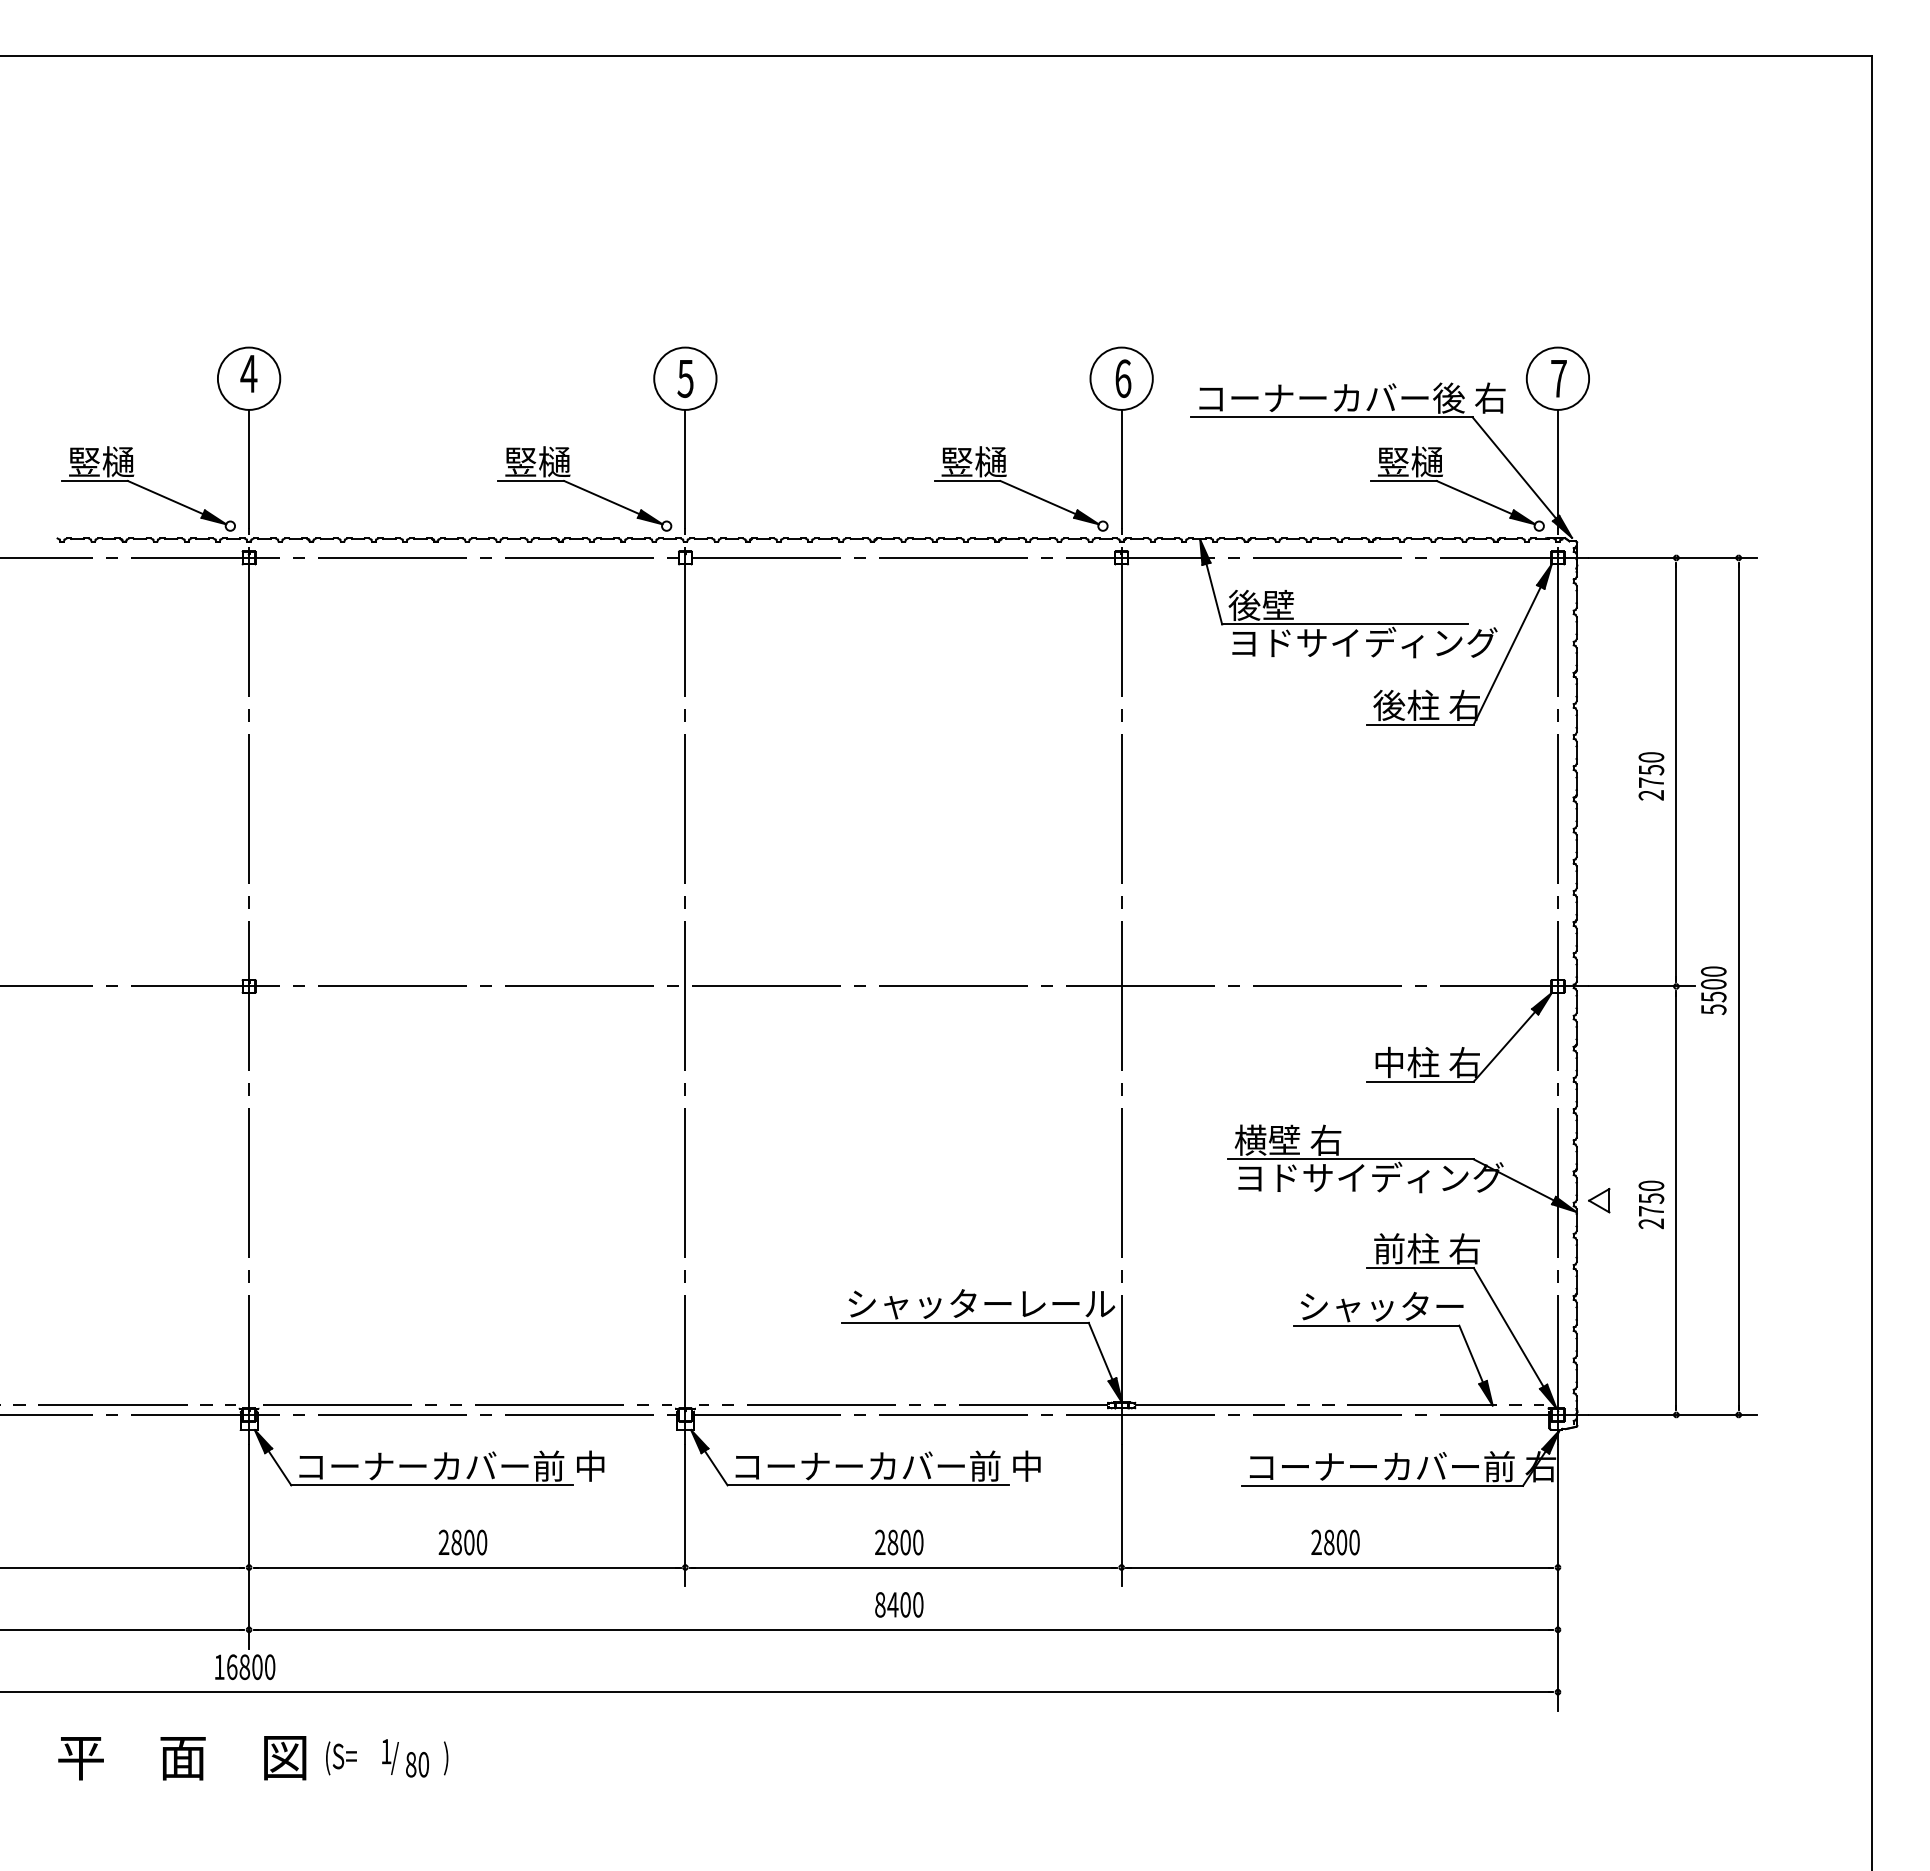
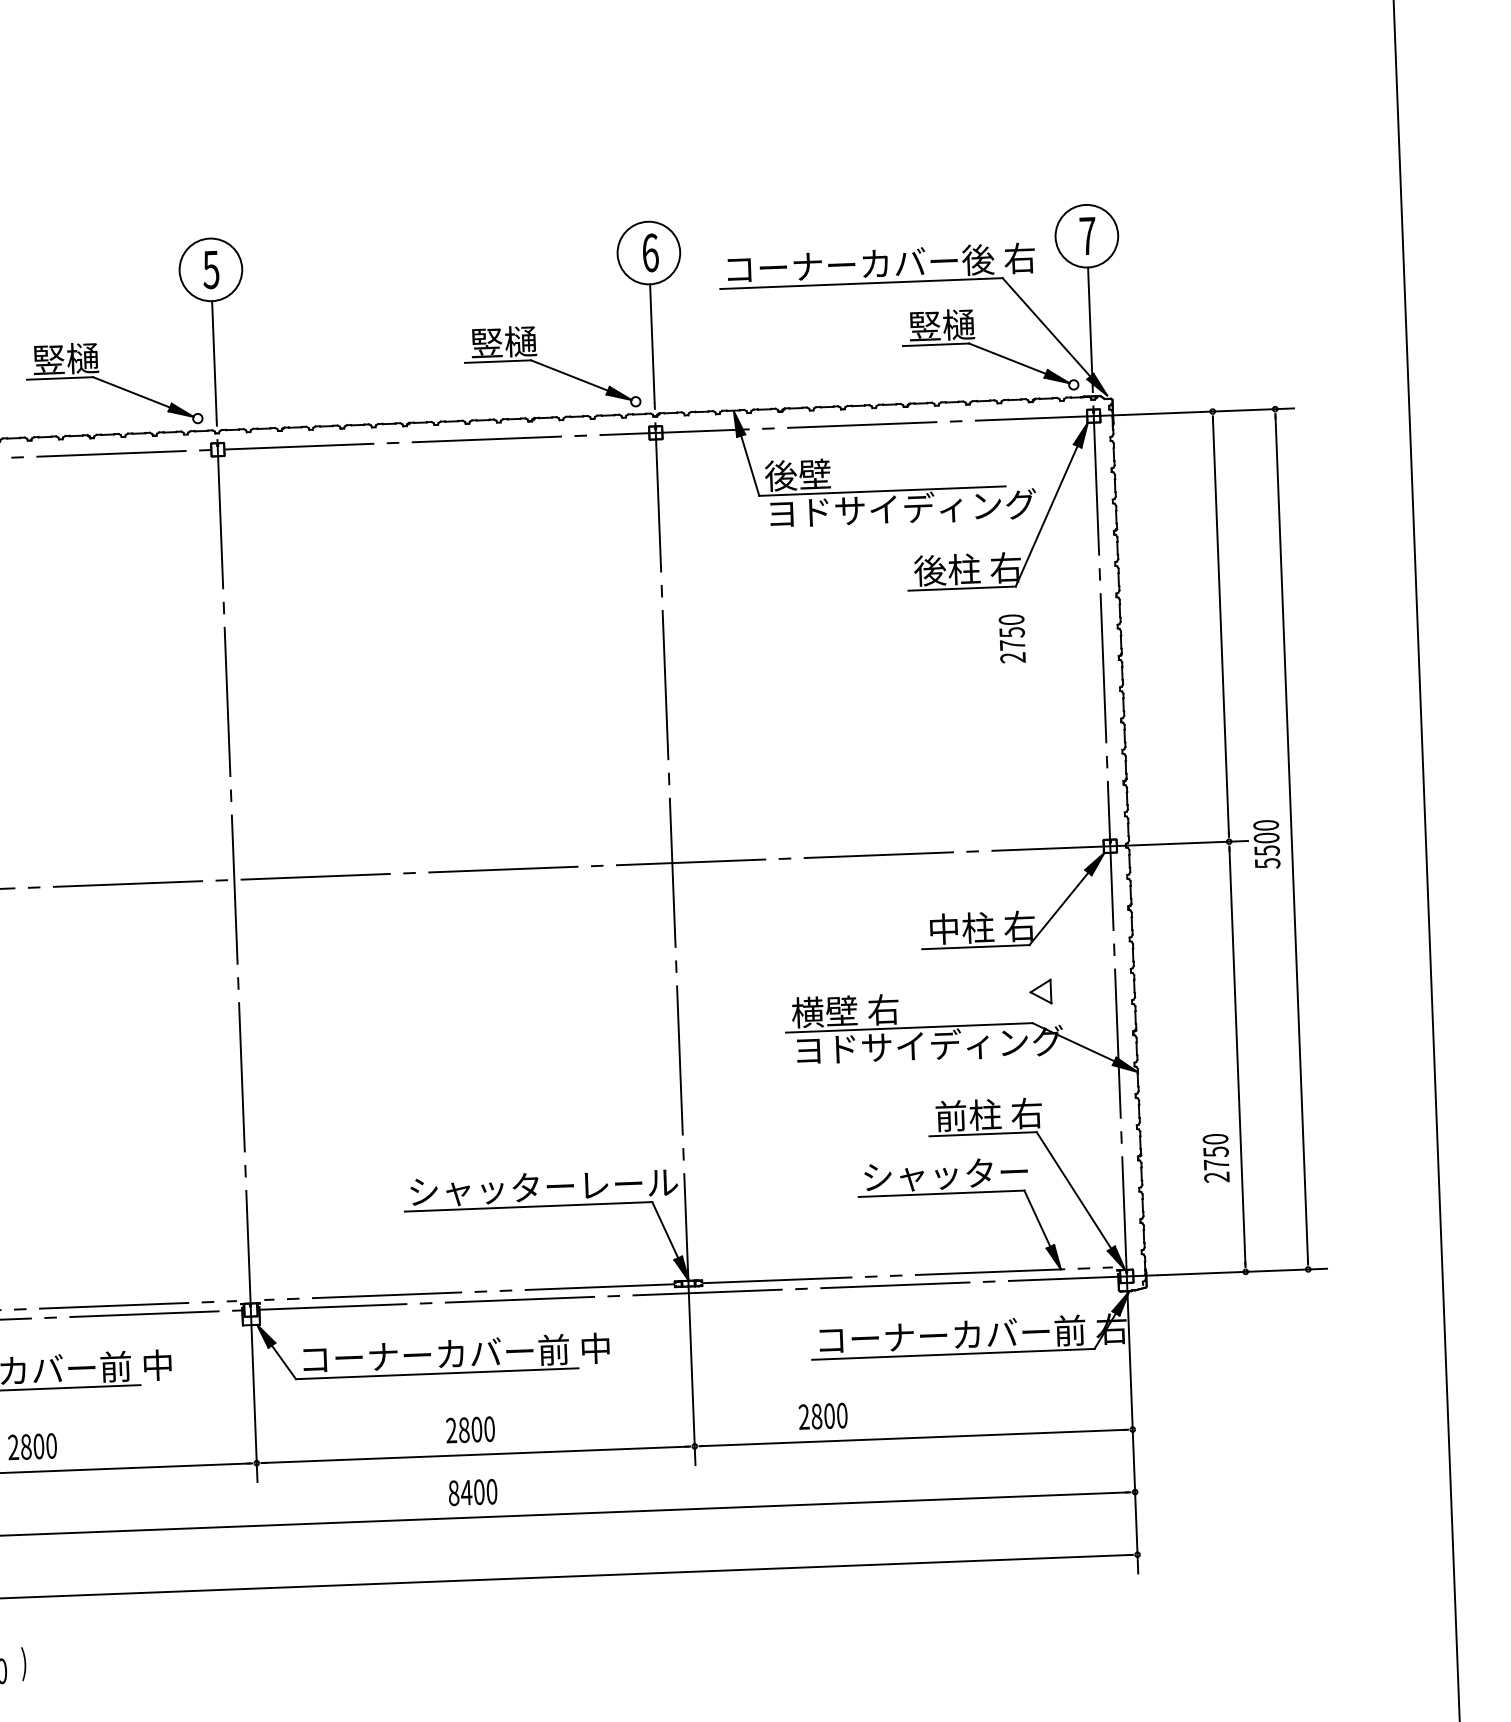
text: (1651, 776) -> (1012, 638), moved
part: (1599, 1200) -> (1041, 991), moved
text: (1651, 1204) -> (1216, 1157), moved
text: (1335, 1542) -> (823, 1416), moved

